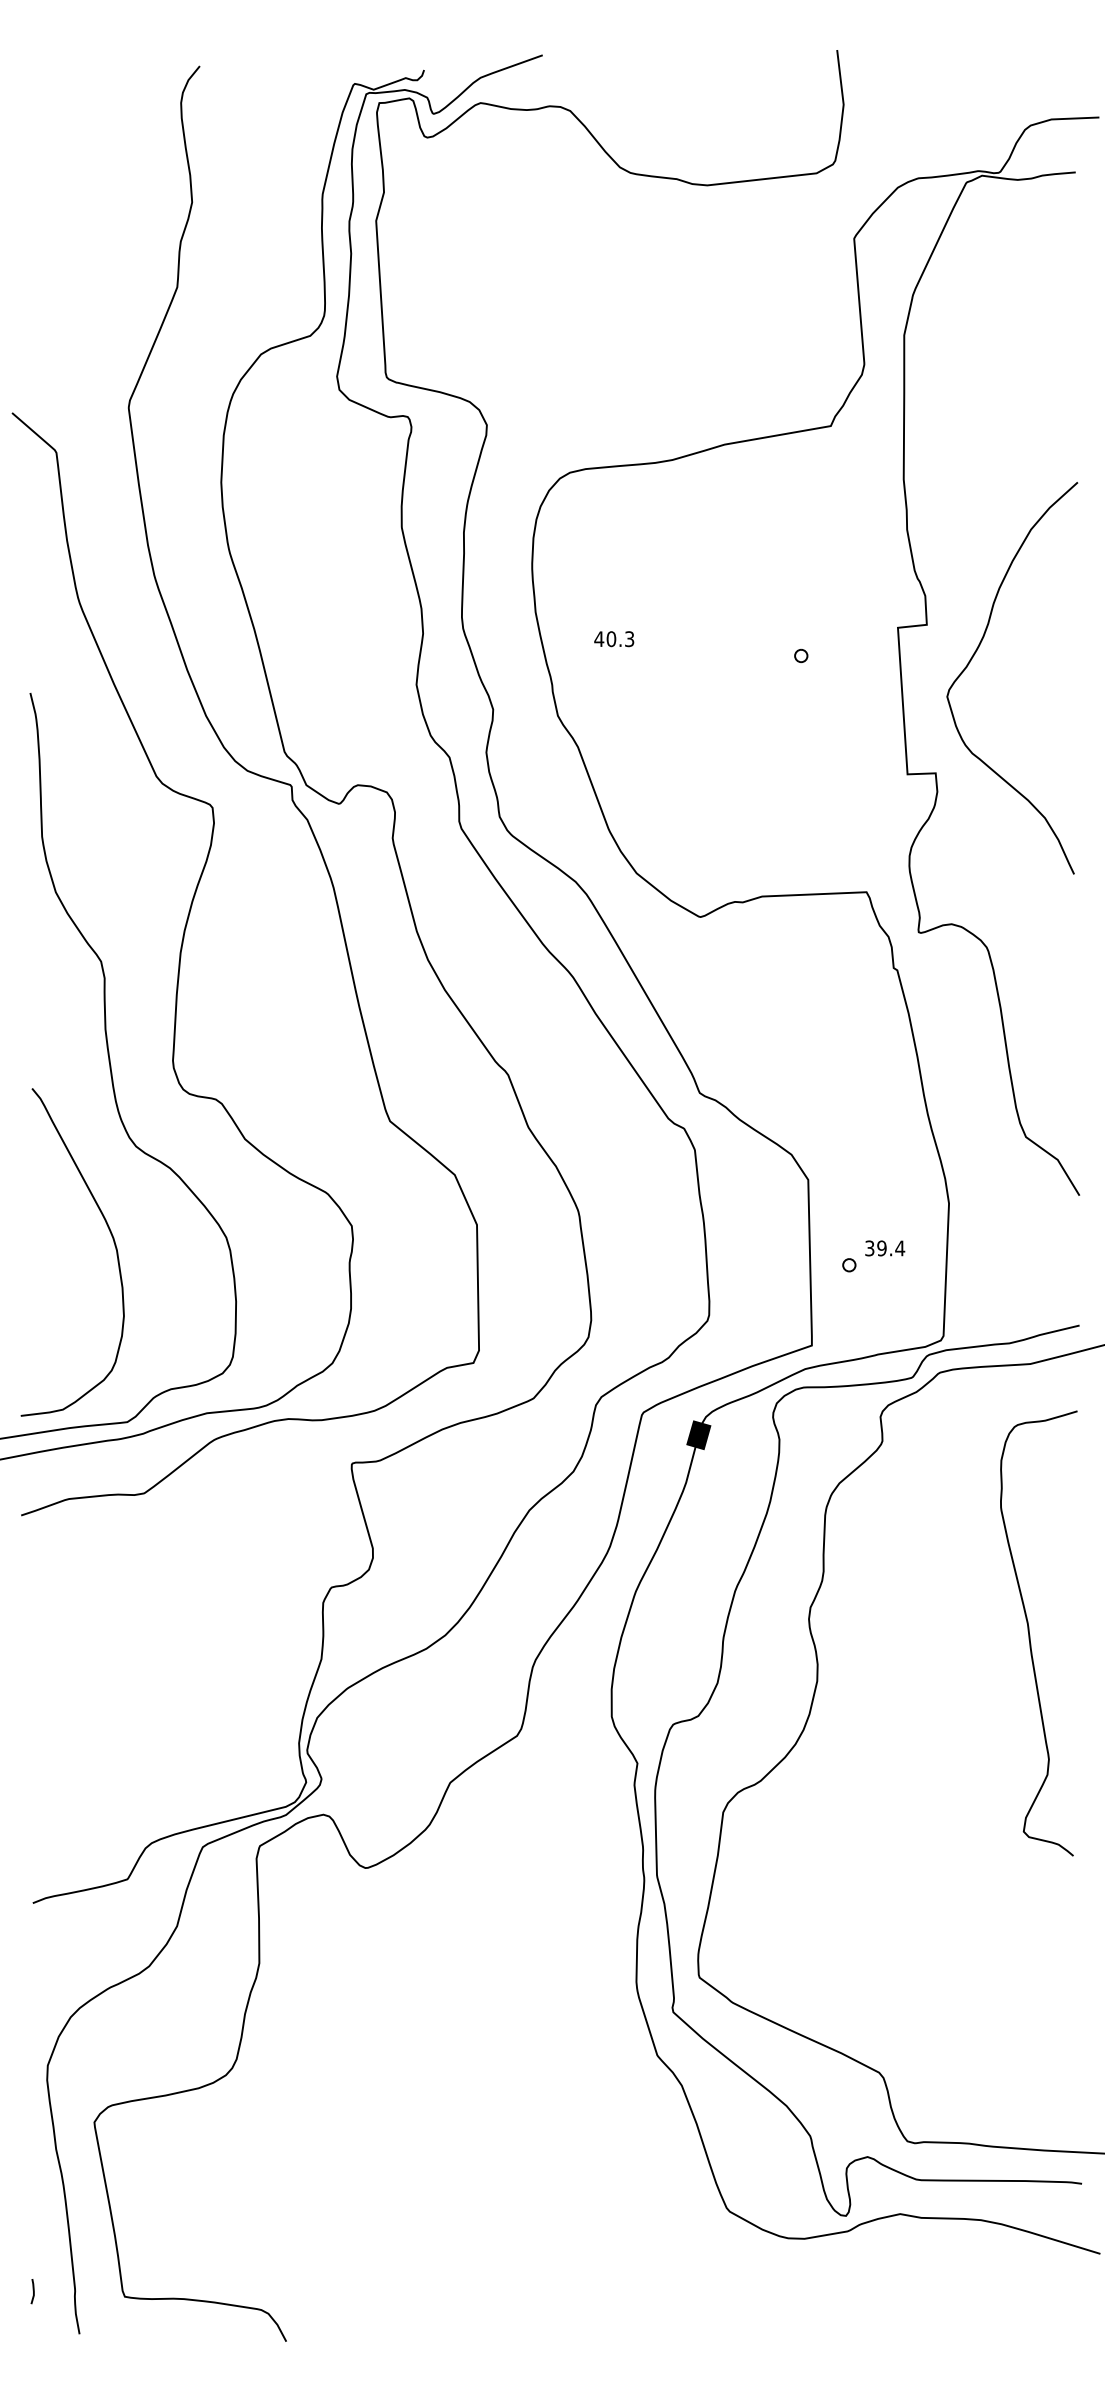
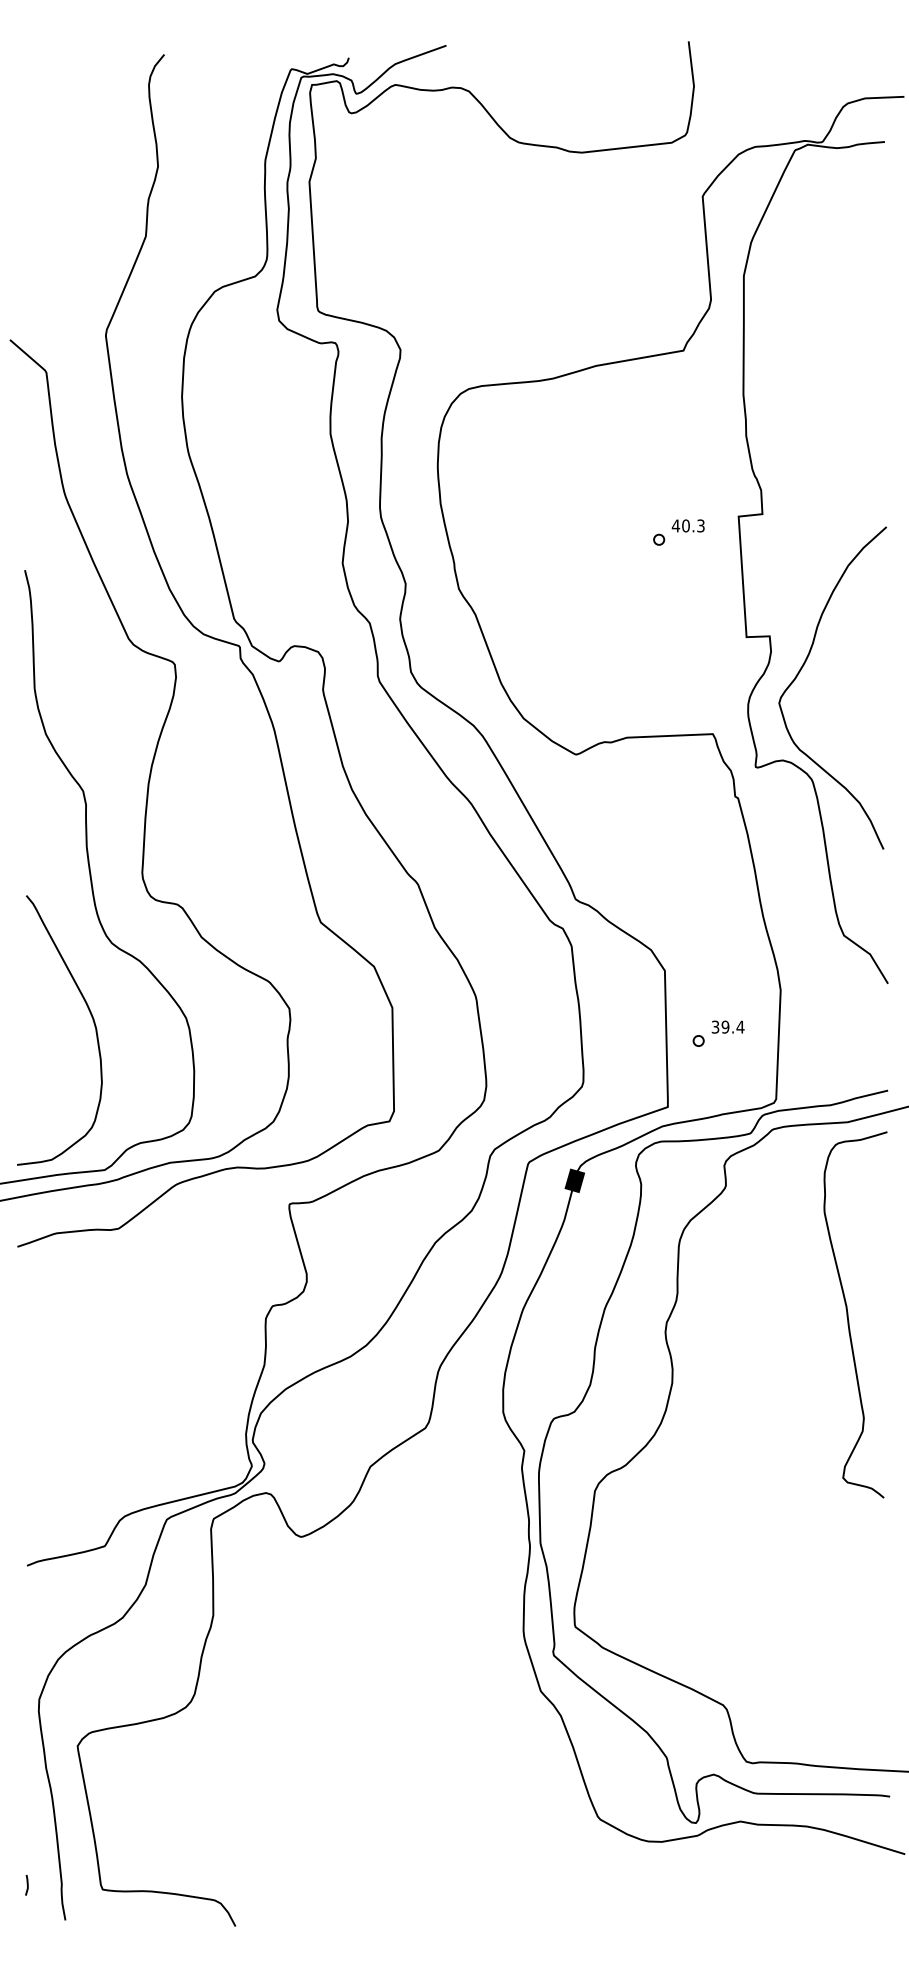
text: (613, 638) -> (687, 525), moved
curve: (974, 656) -> (801, 670), moved
curve: (1030, 1632) -> (848, 1314), moved

